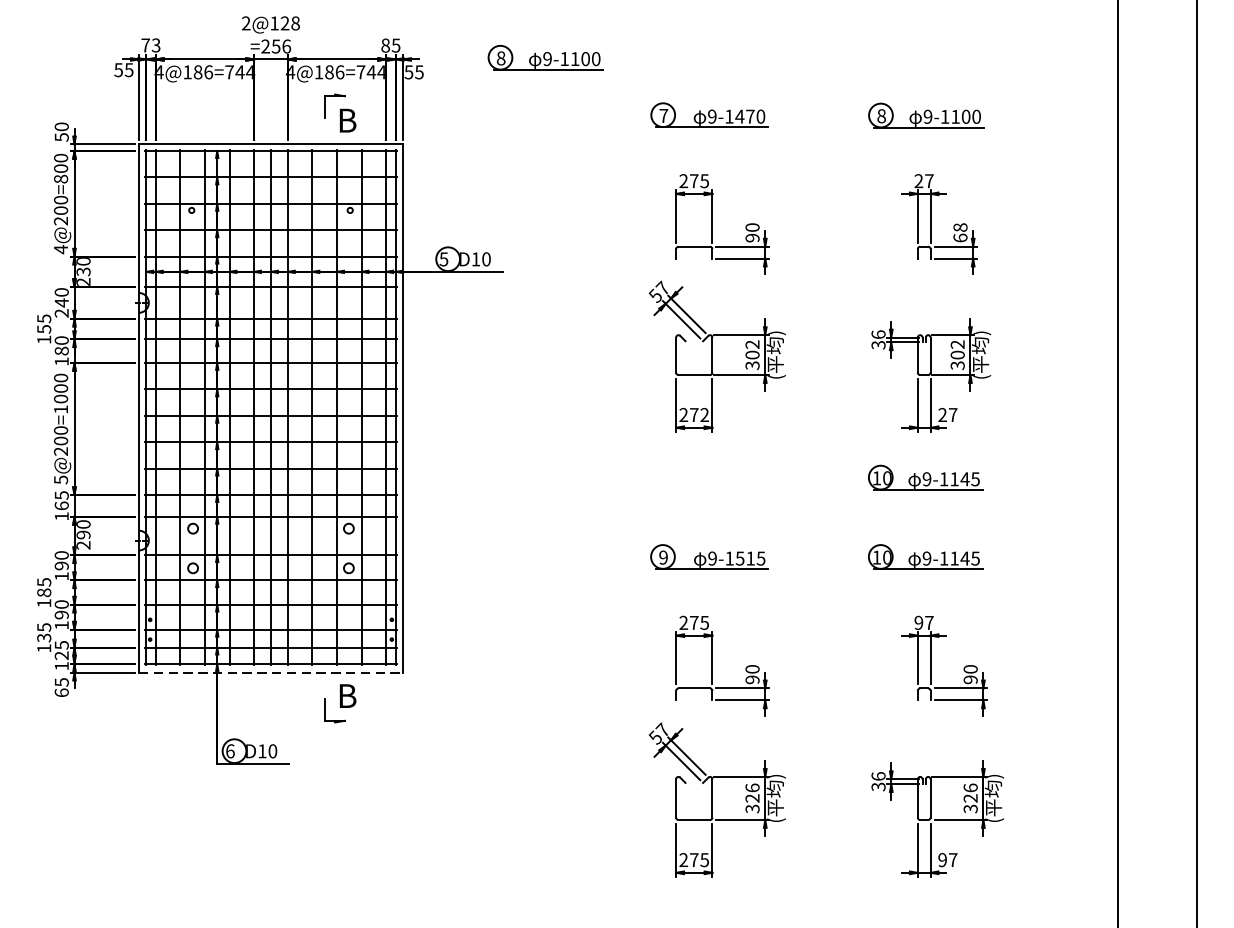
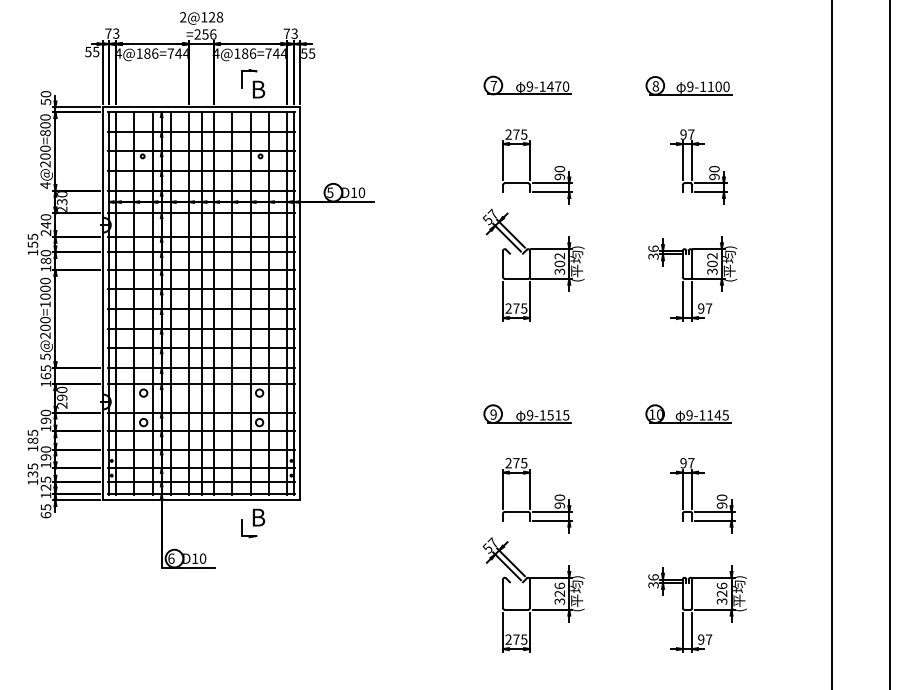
text: (390, 45) -> (290, 33), 85 -> 73
part: (545, 57) -> (405, 42), removed
text: (918, 181) -> (683, 134), 27 -> 97
text: (960, 233) -> (714, 173), 68 -> 90
text: (705, 414) -> (524, 308), 272 -> 275
text: (943, 414) -> (701, 308), 27 -> 97
part: (925, 476) -> (688, 354), removed
line: (272, 673) -> (202, 500), dashed -> solid

